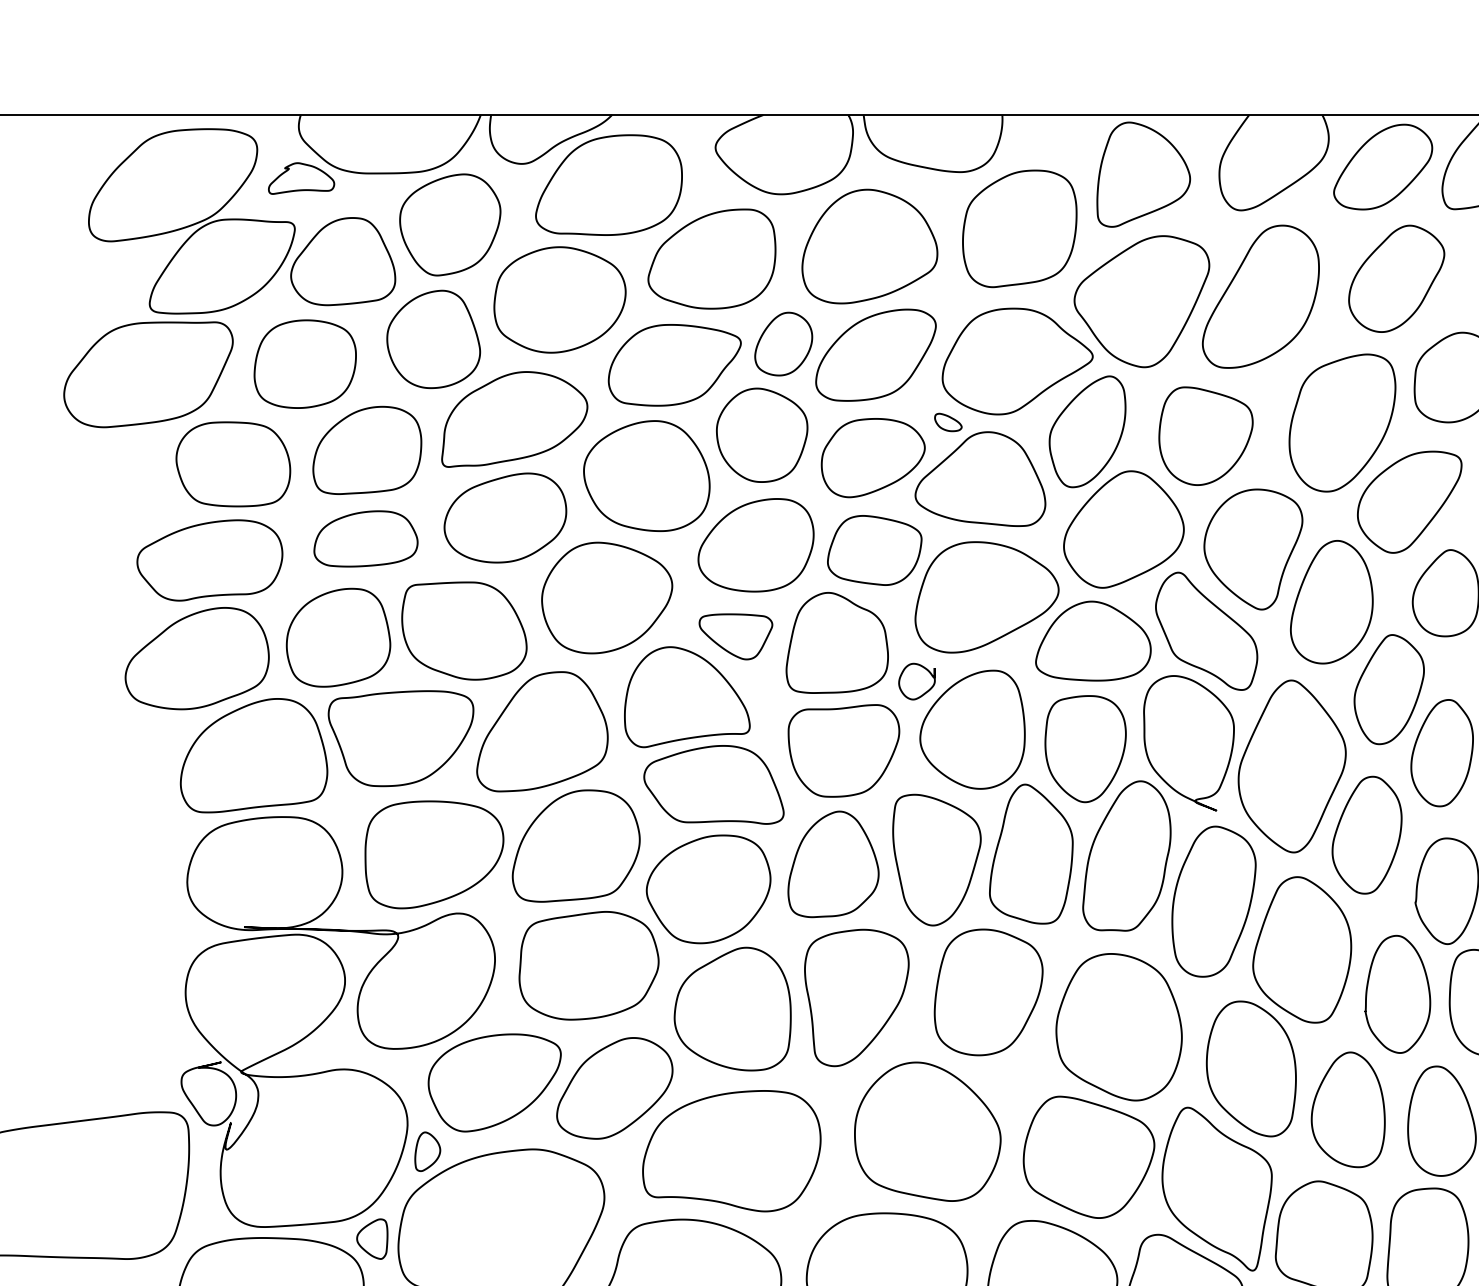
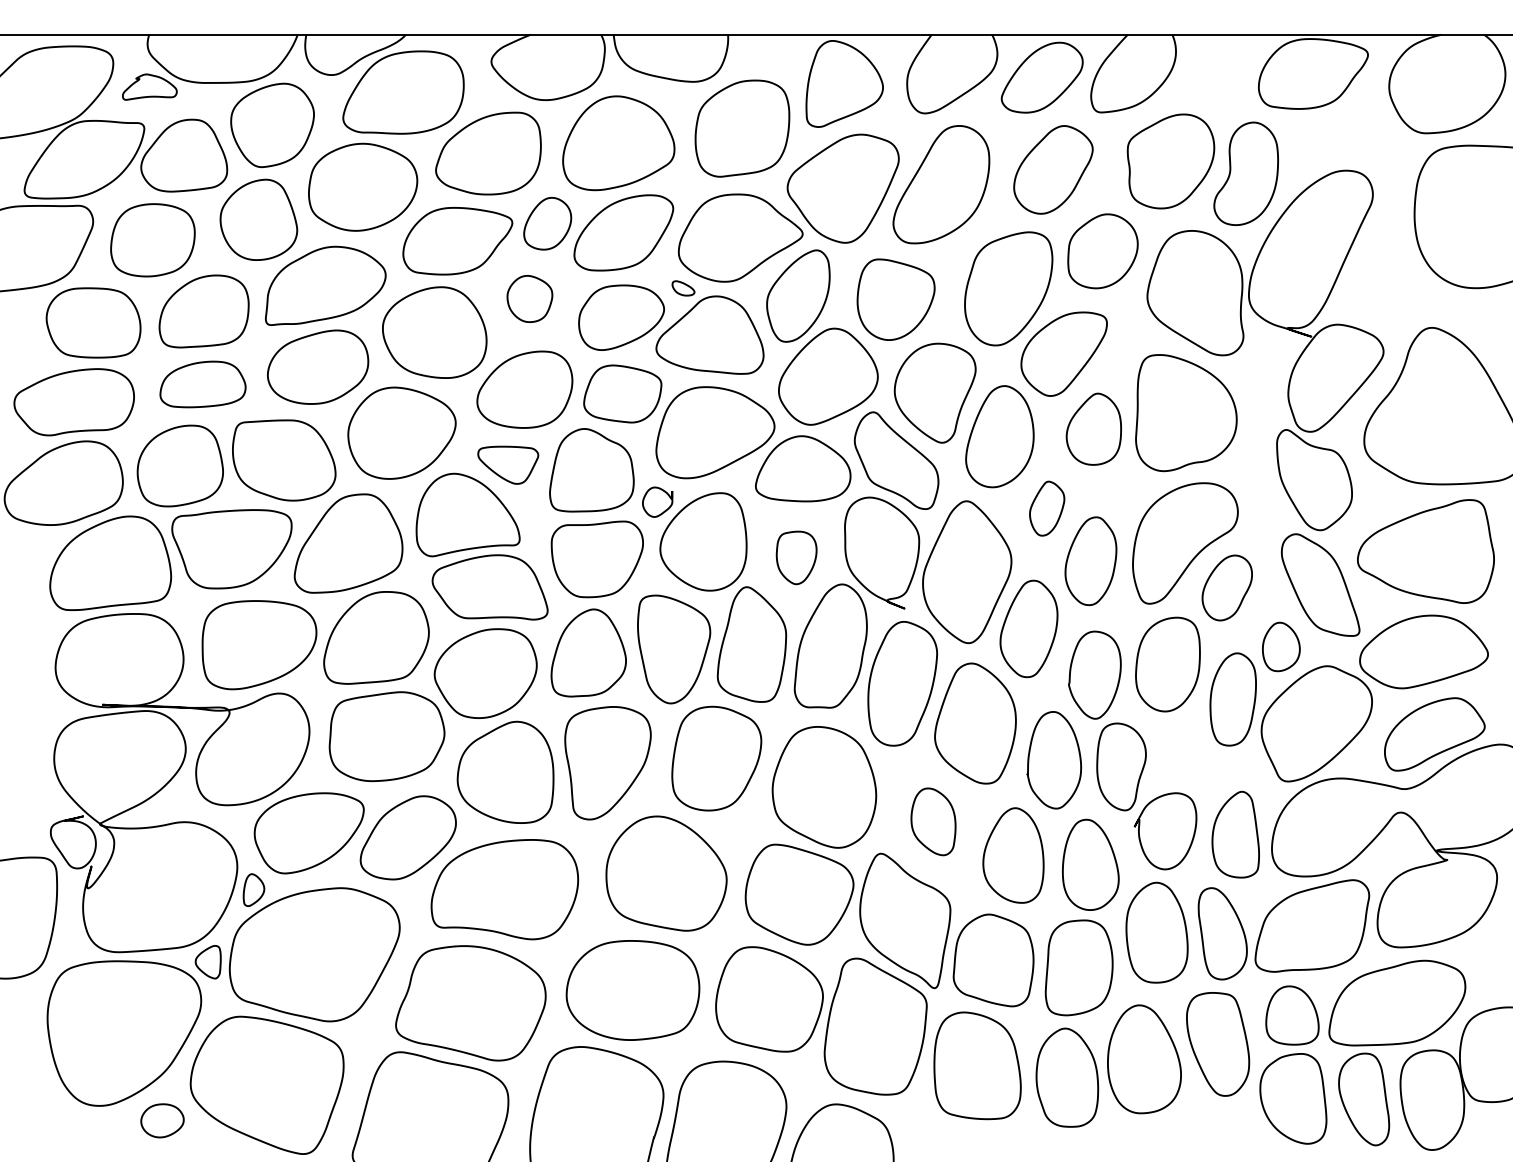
part: (761, 434) -> (529, 298), size x0.6
part: (1388, 689) -> (1046, 508), size x0.6
part: (1085, 748) -> (796, 557), size x0.6
part: (1251, 1068) -> (933, 821), size x0.6

